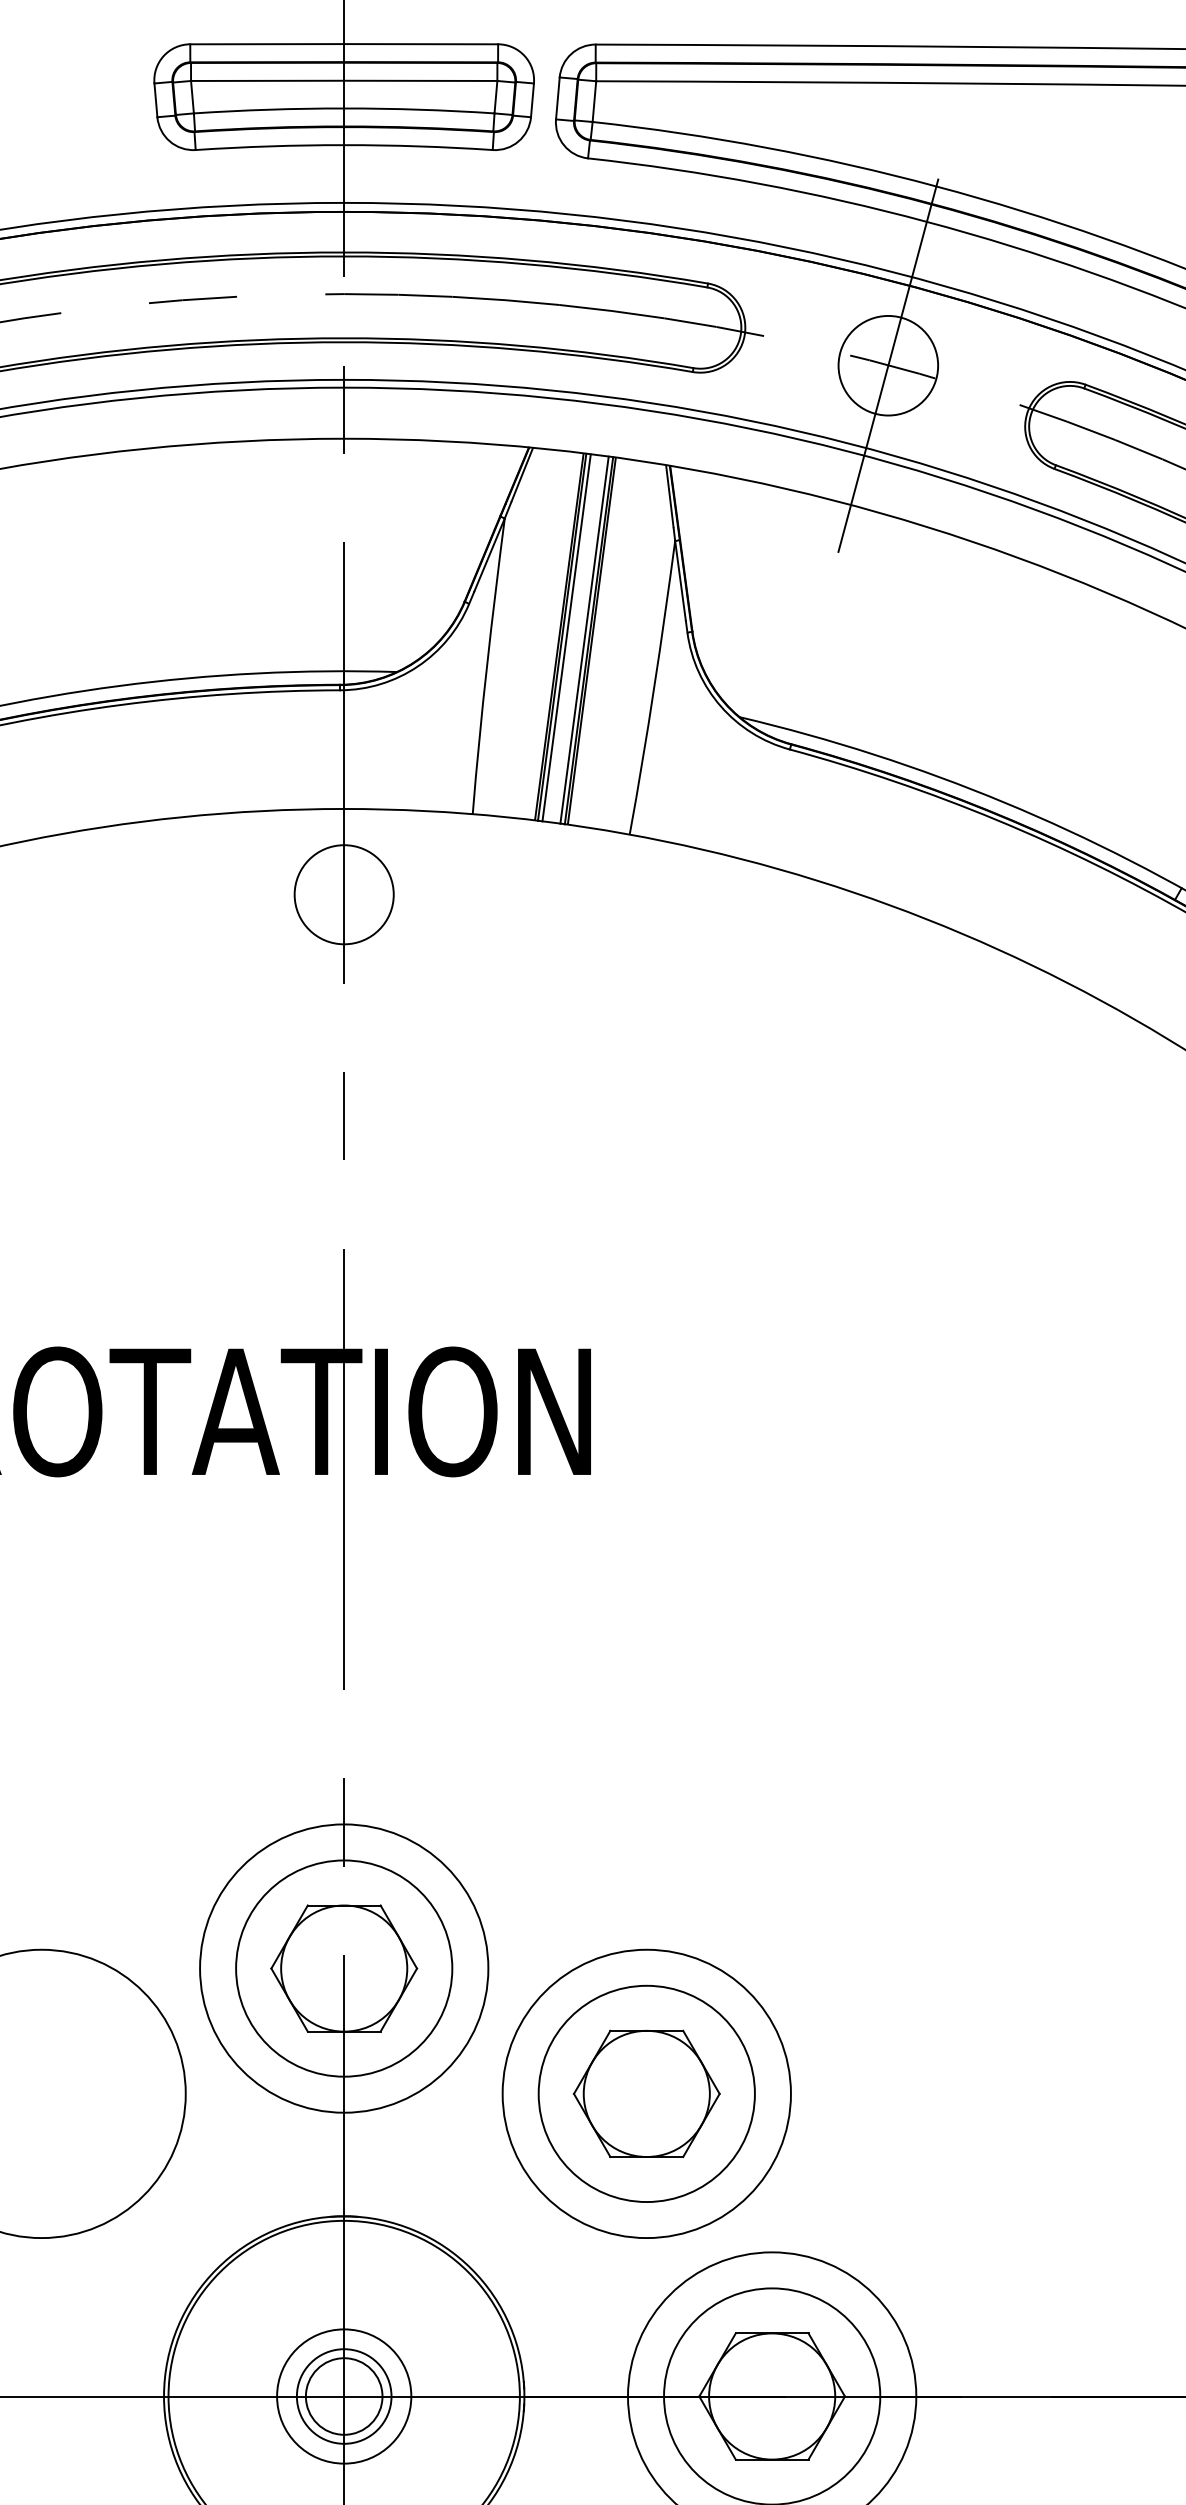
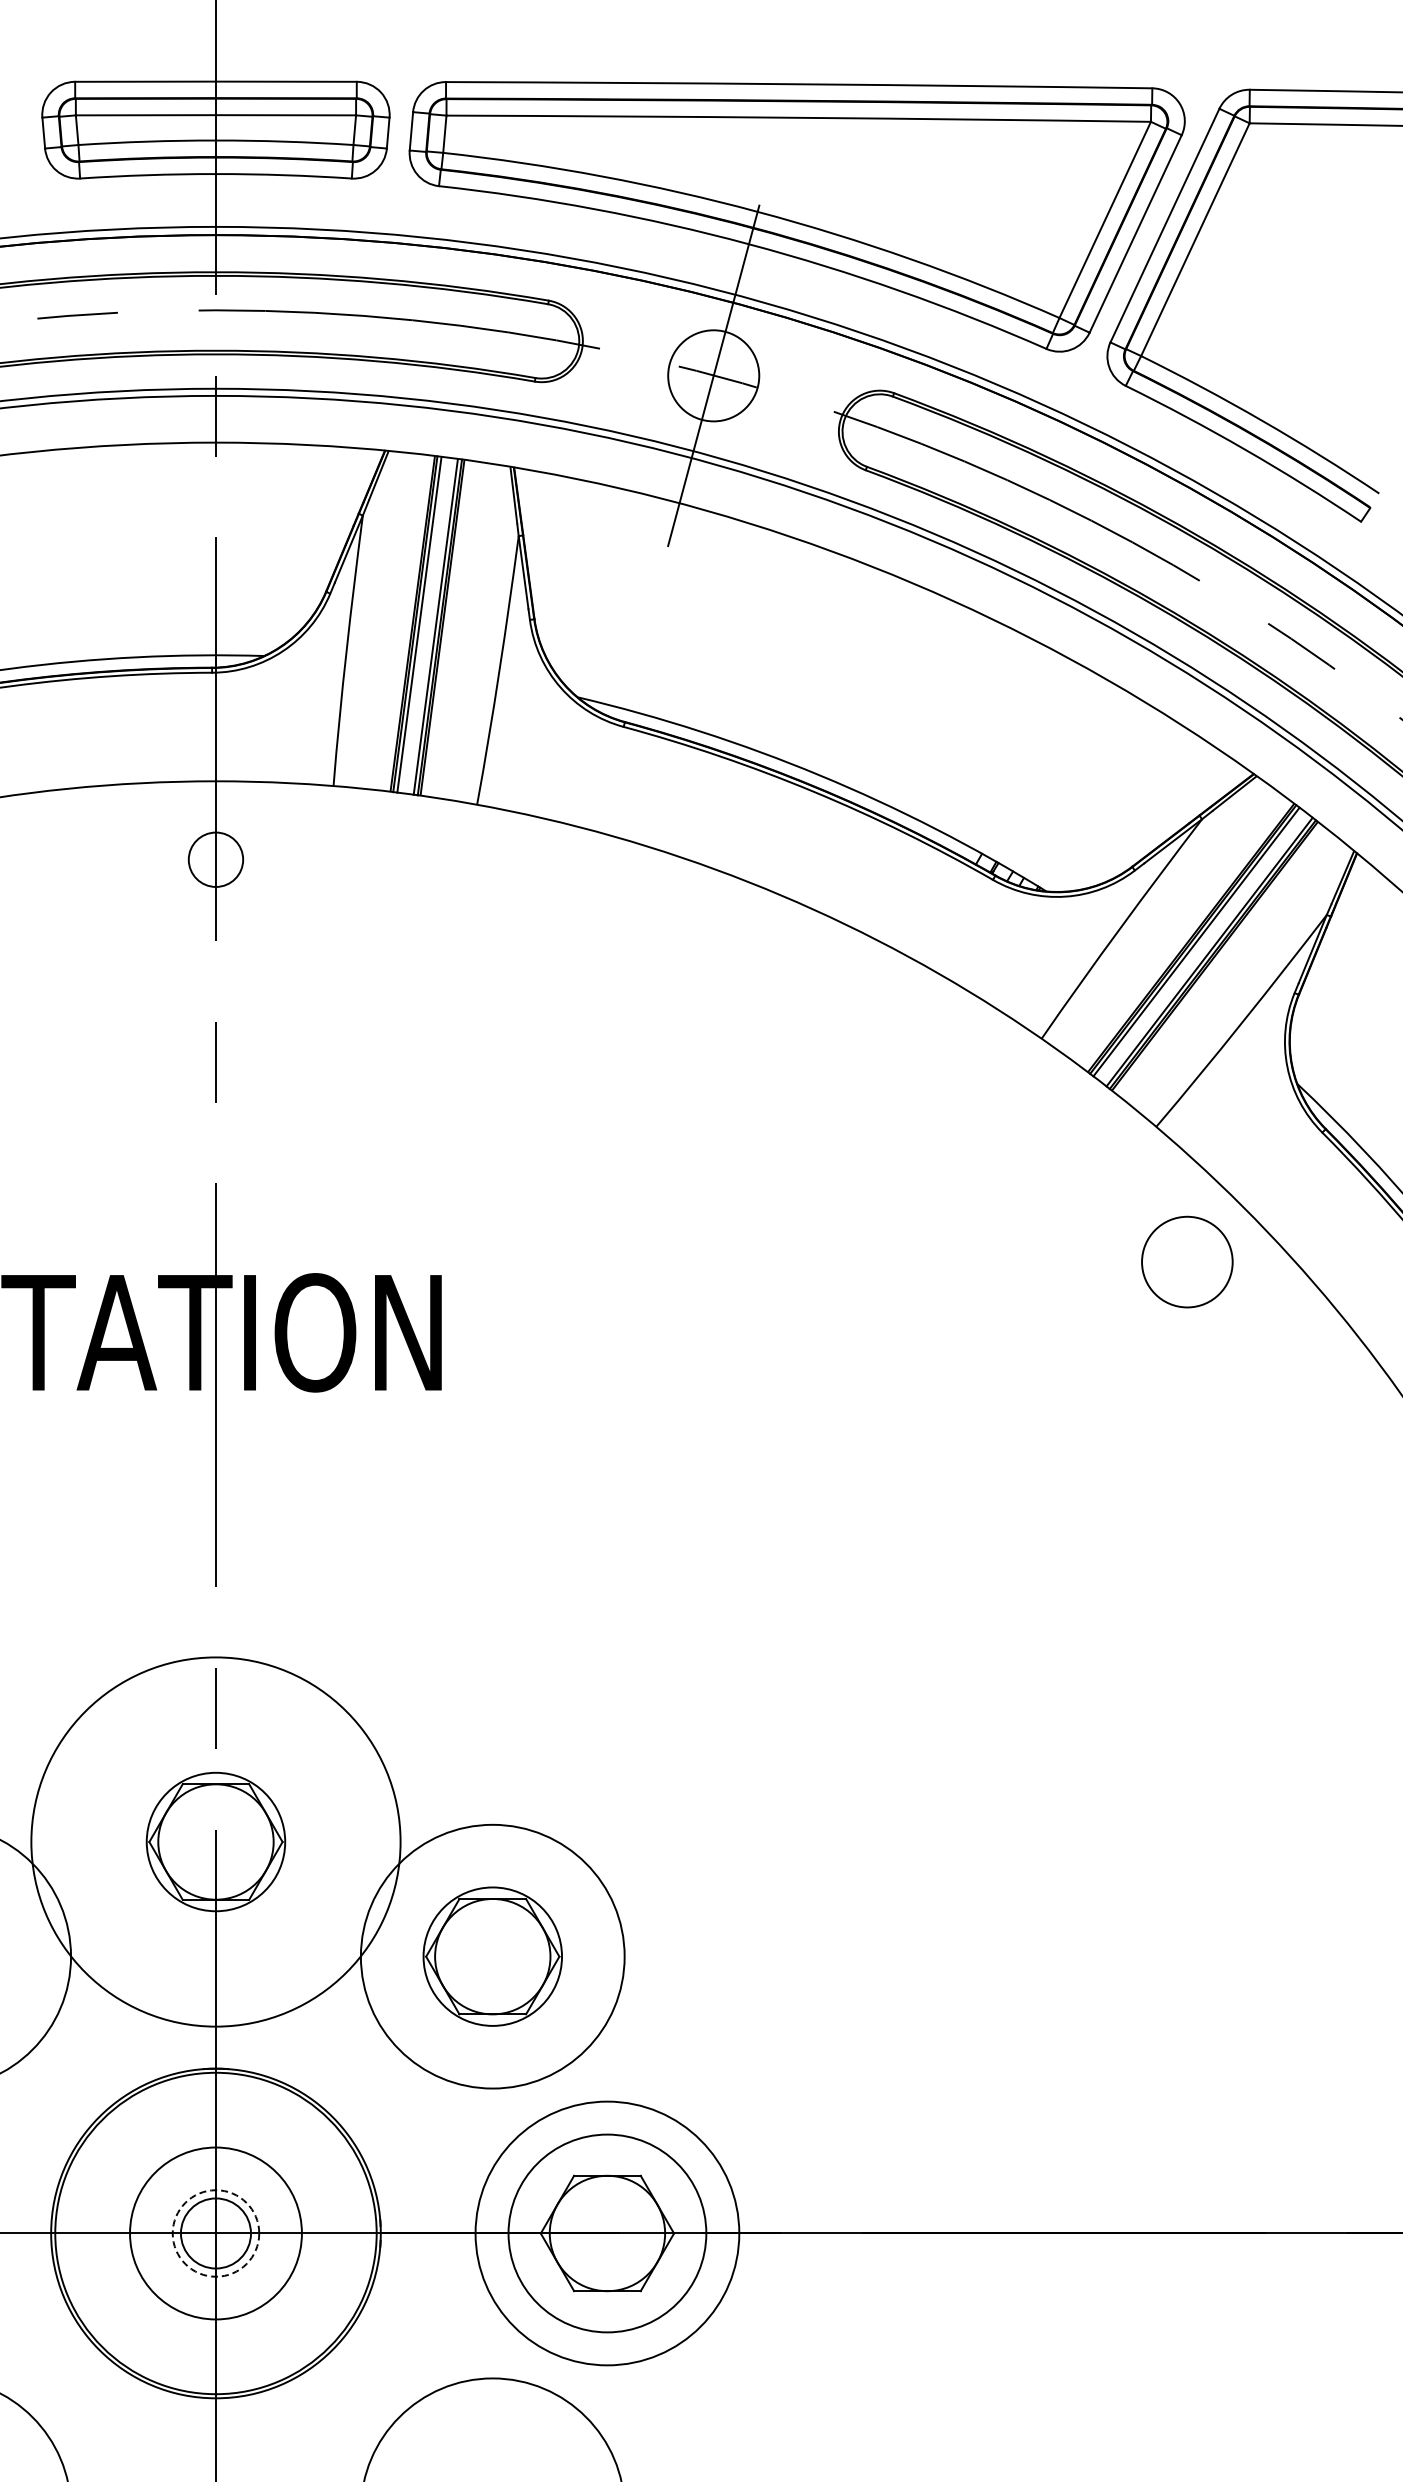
circle: (343, 894) -> (215, 859), size x0.6
circle: (343, 1967) -> (215, 1841), size x0.7
circle: (343, 1967) -> (215, 1841), size x1.4
circle: (646, 2093) -> (492, 1956), size x0.7
circle: (343, 2396) -> (215, 2233), size x1.4
circle: (343, 2396) -> (215, 2233), solid -> dashed

